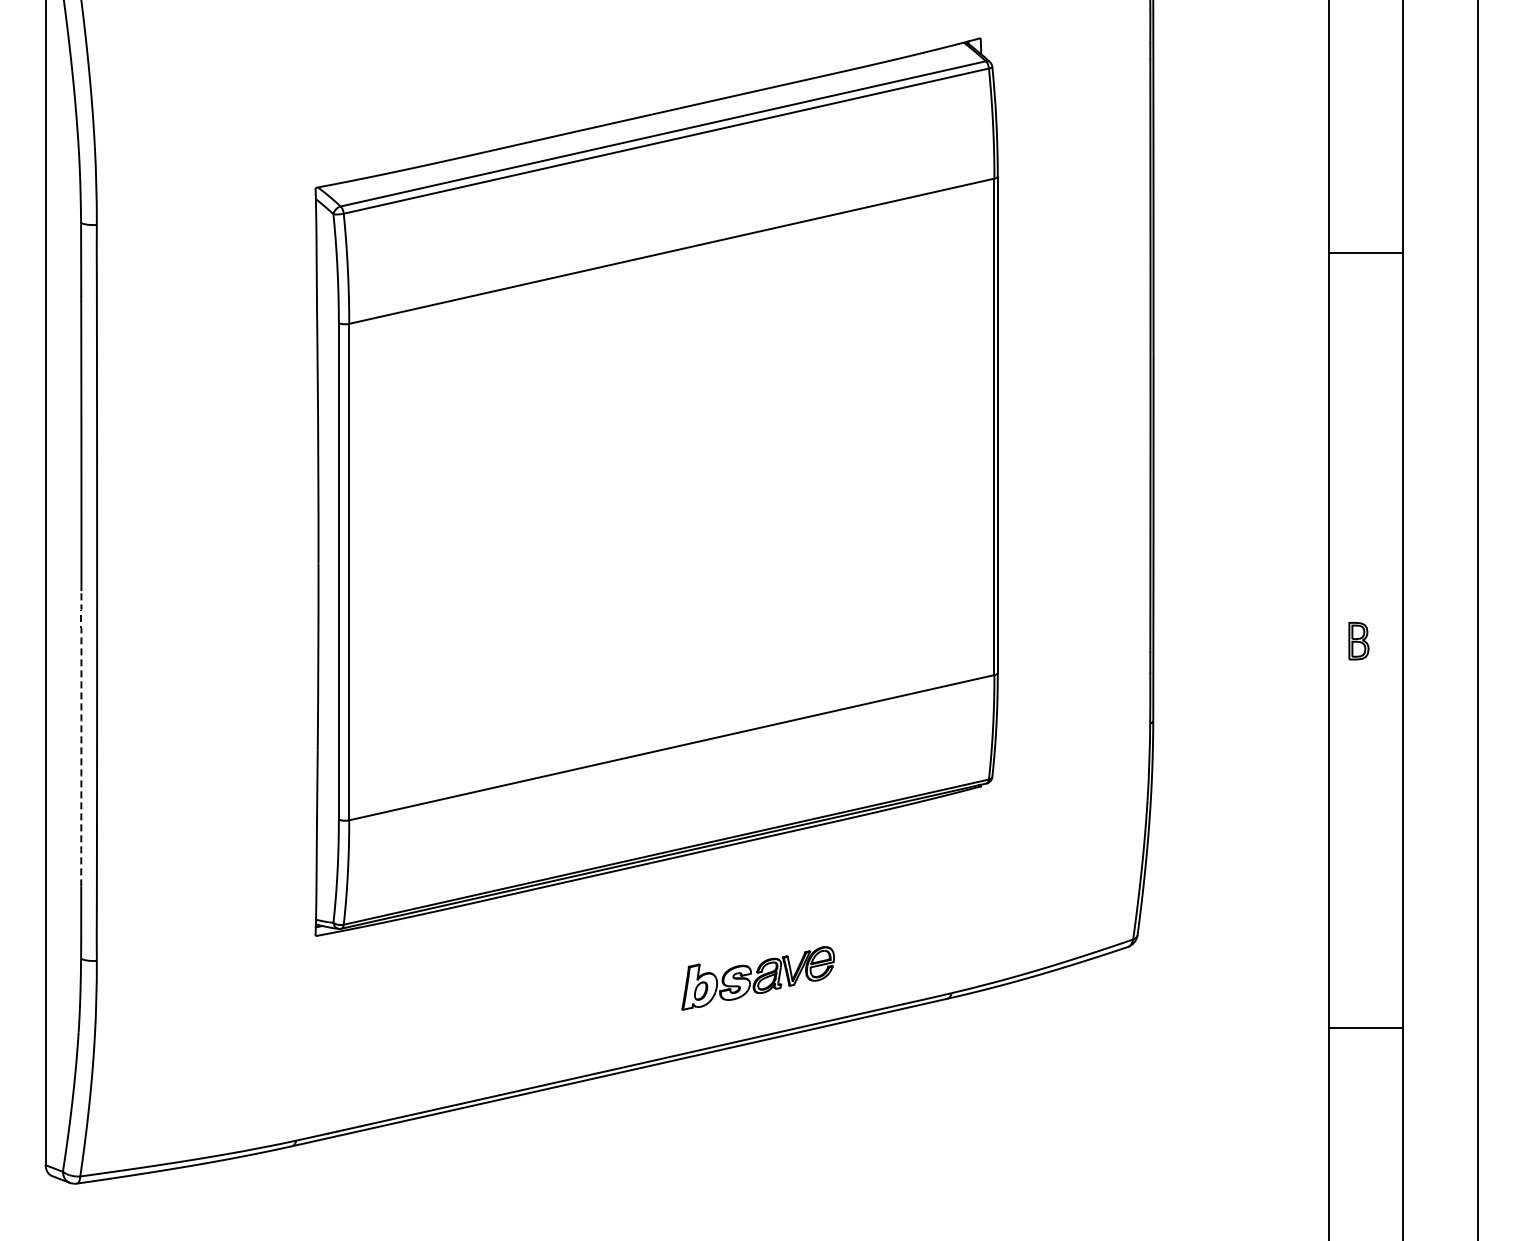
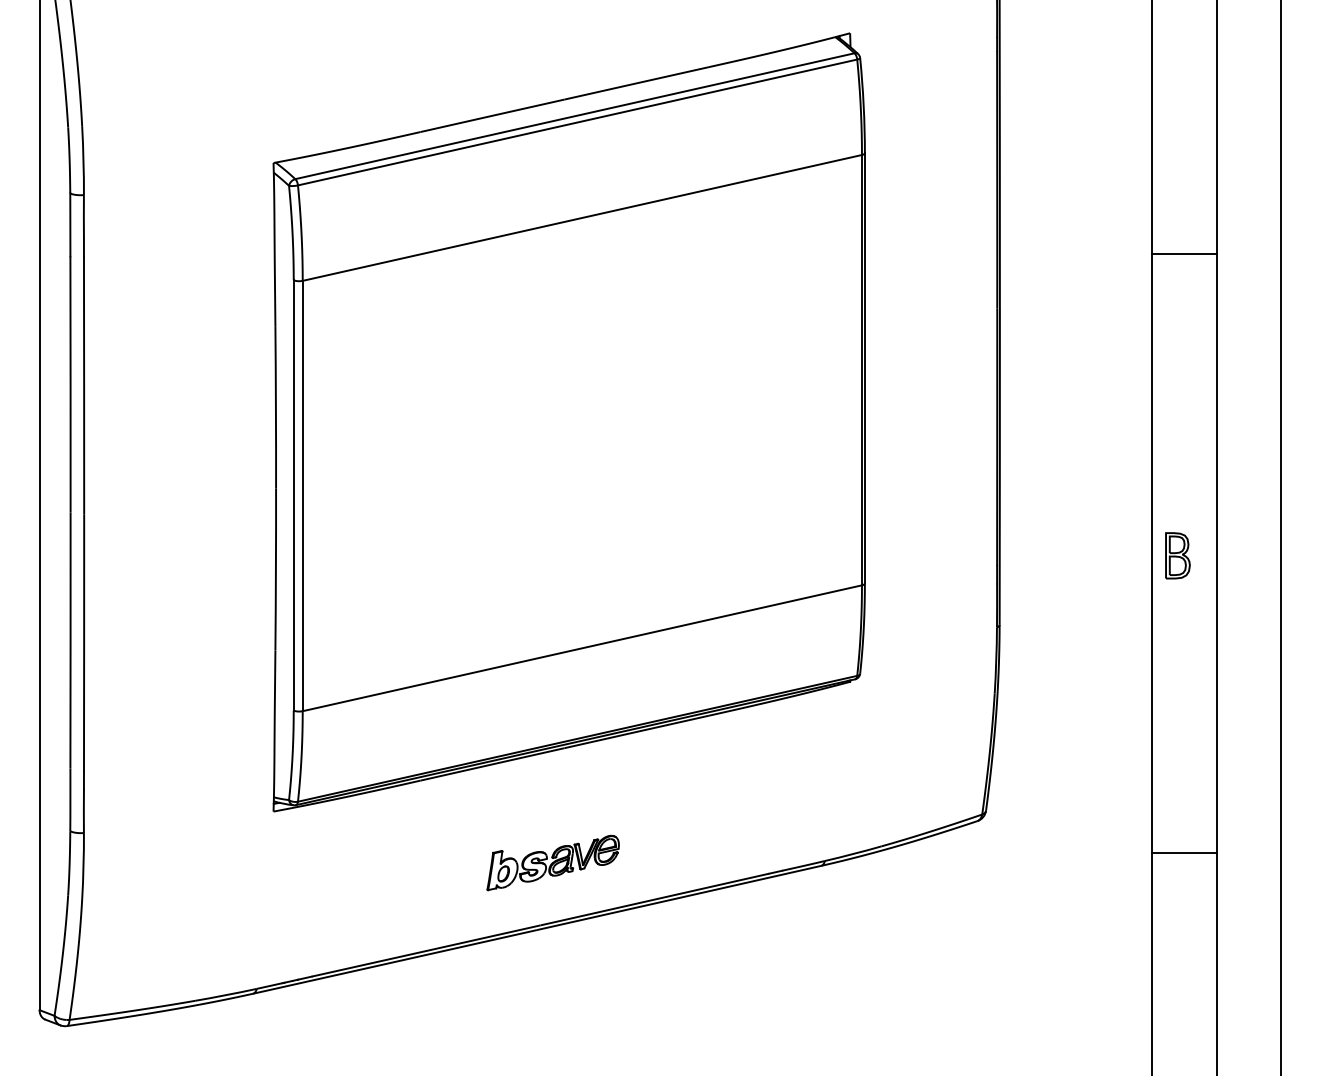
line: (1365, 253) -> (1183, 254), moved
part: (1358, 641) -> (1177, 556), size x1.43
arc: (81, 738) -> (70, 640), dashed -> solid
part: (757, 978) -> (552, 863), moved
line: (1365, 1028) -> (1183, 853), moved

